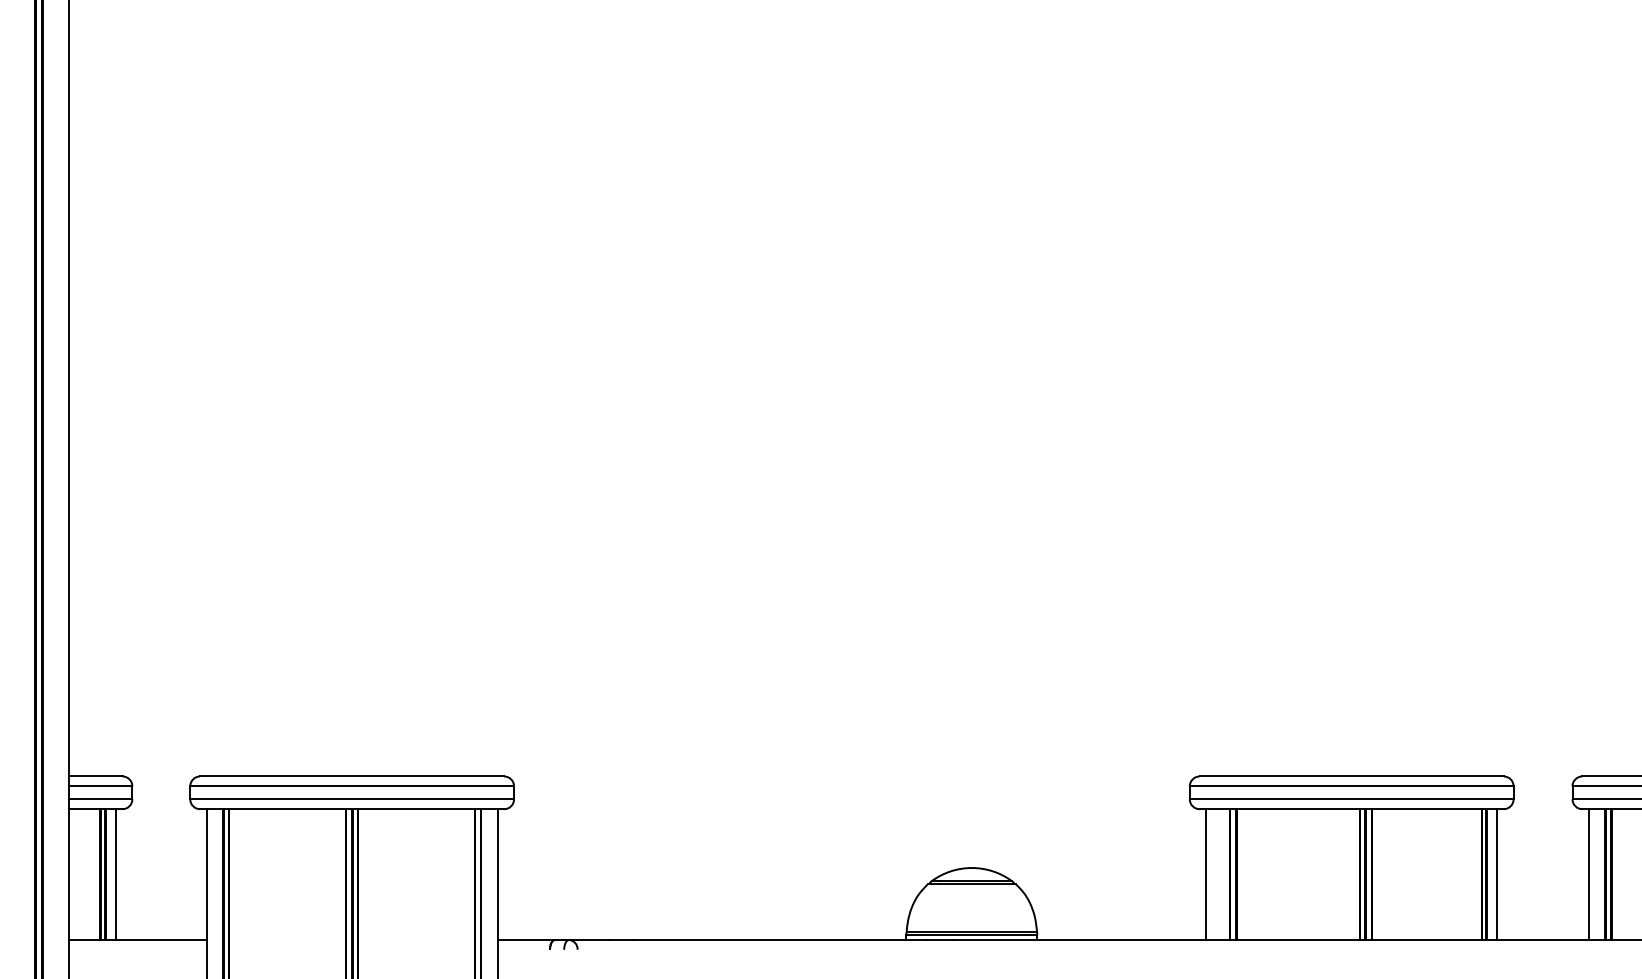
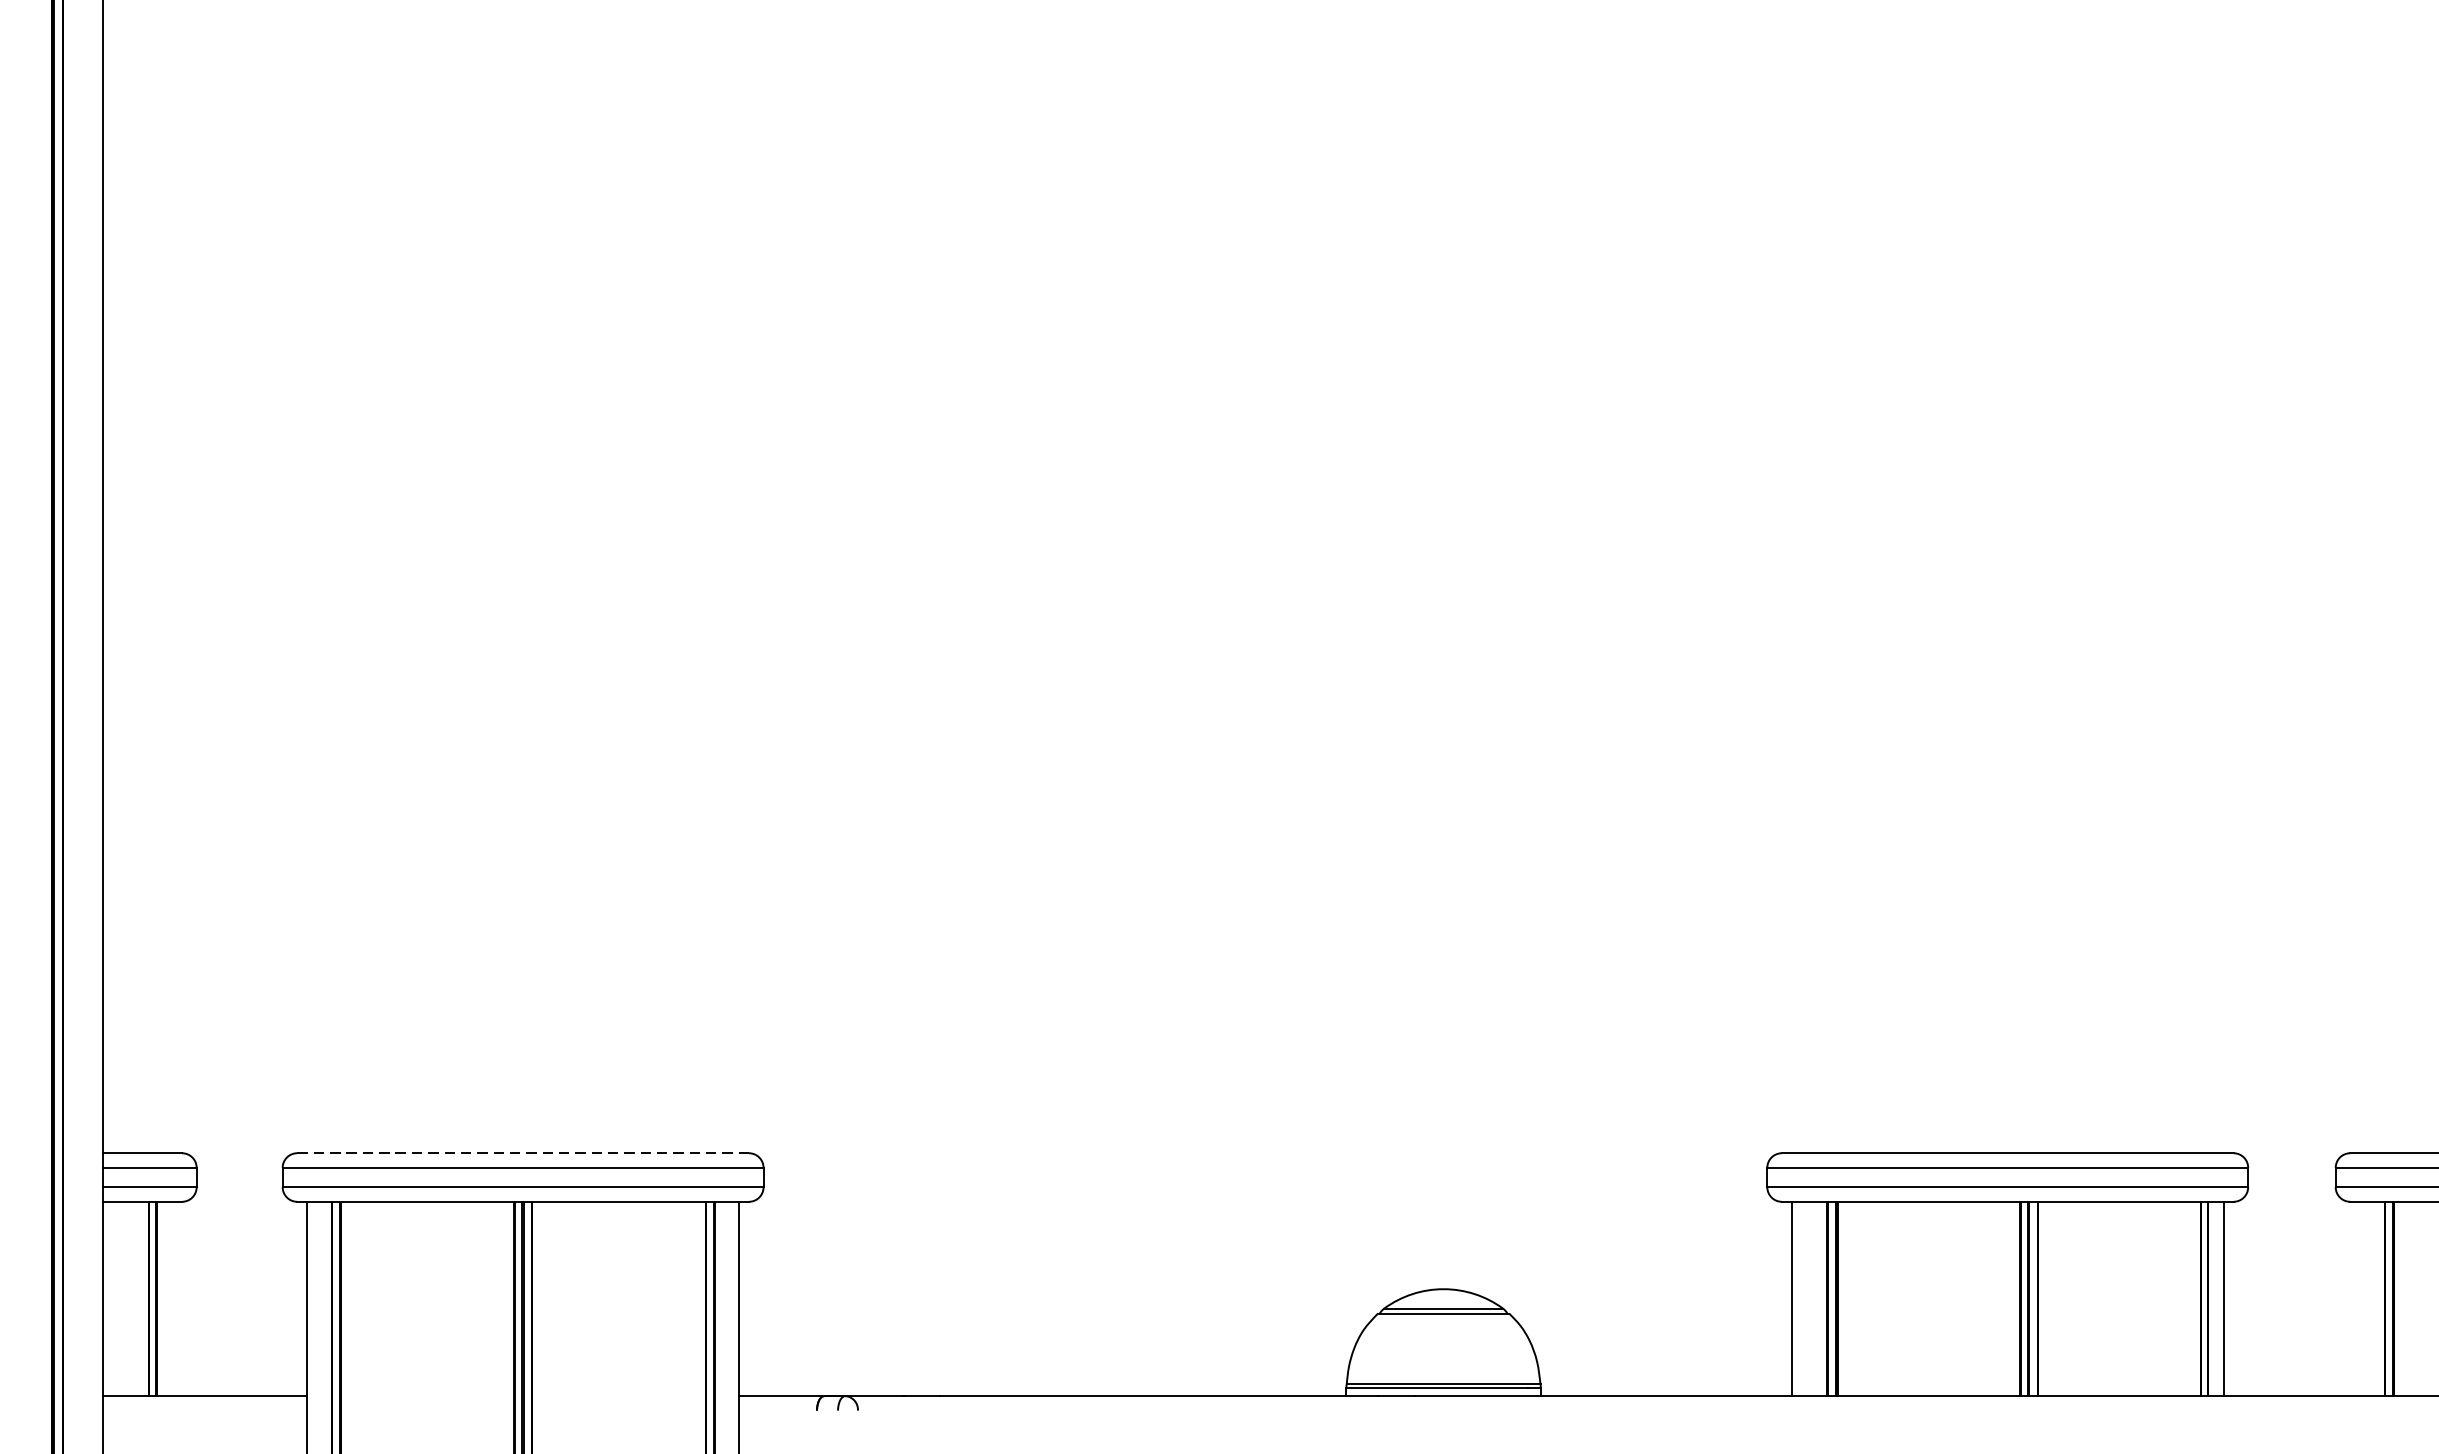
line: (351, 776) -> (522, 1153), solid -> dashed
line: (116, 874) -> (173, 1298), removed
line: (1588, 874) -> (2359, 1298), removed

